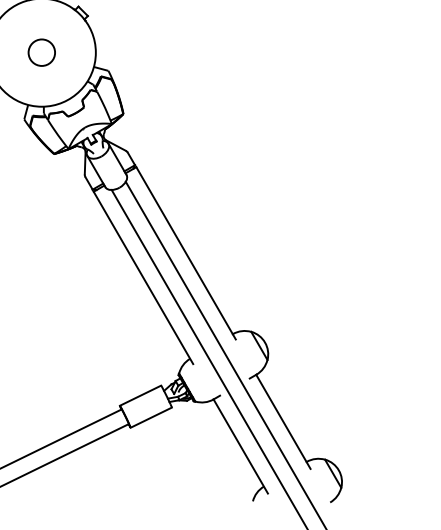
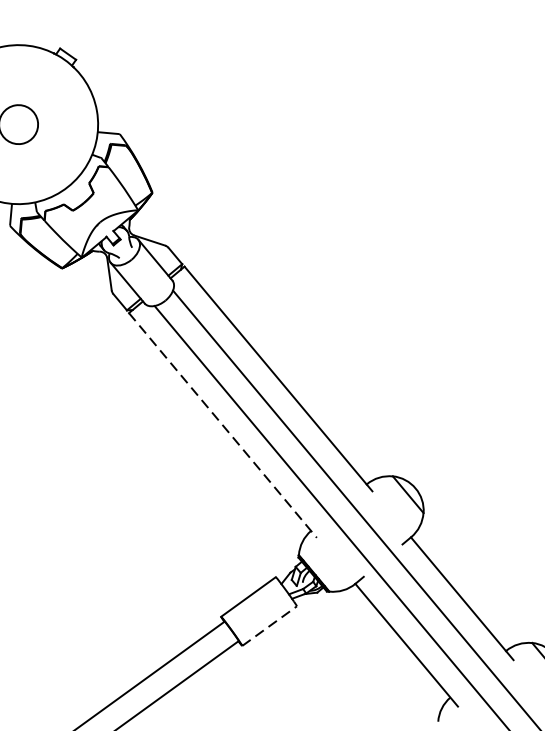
line: (143, 278) -> (223, 426), solid -> dashed
line: (151, 417) -> (269, 625), solid -> dashed

